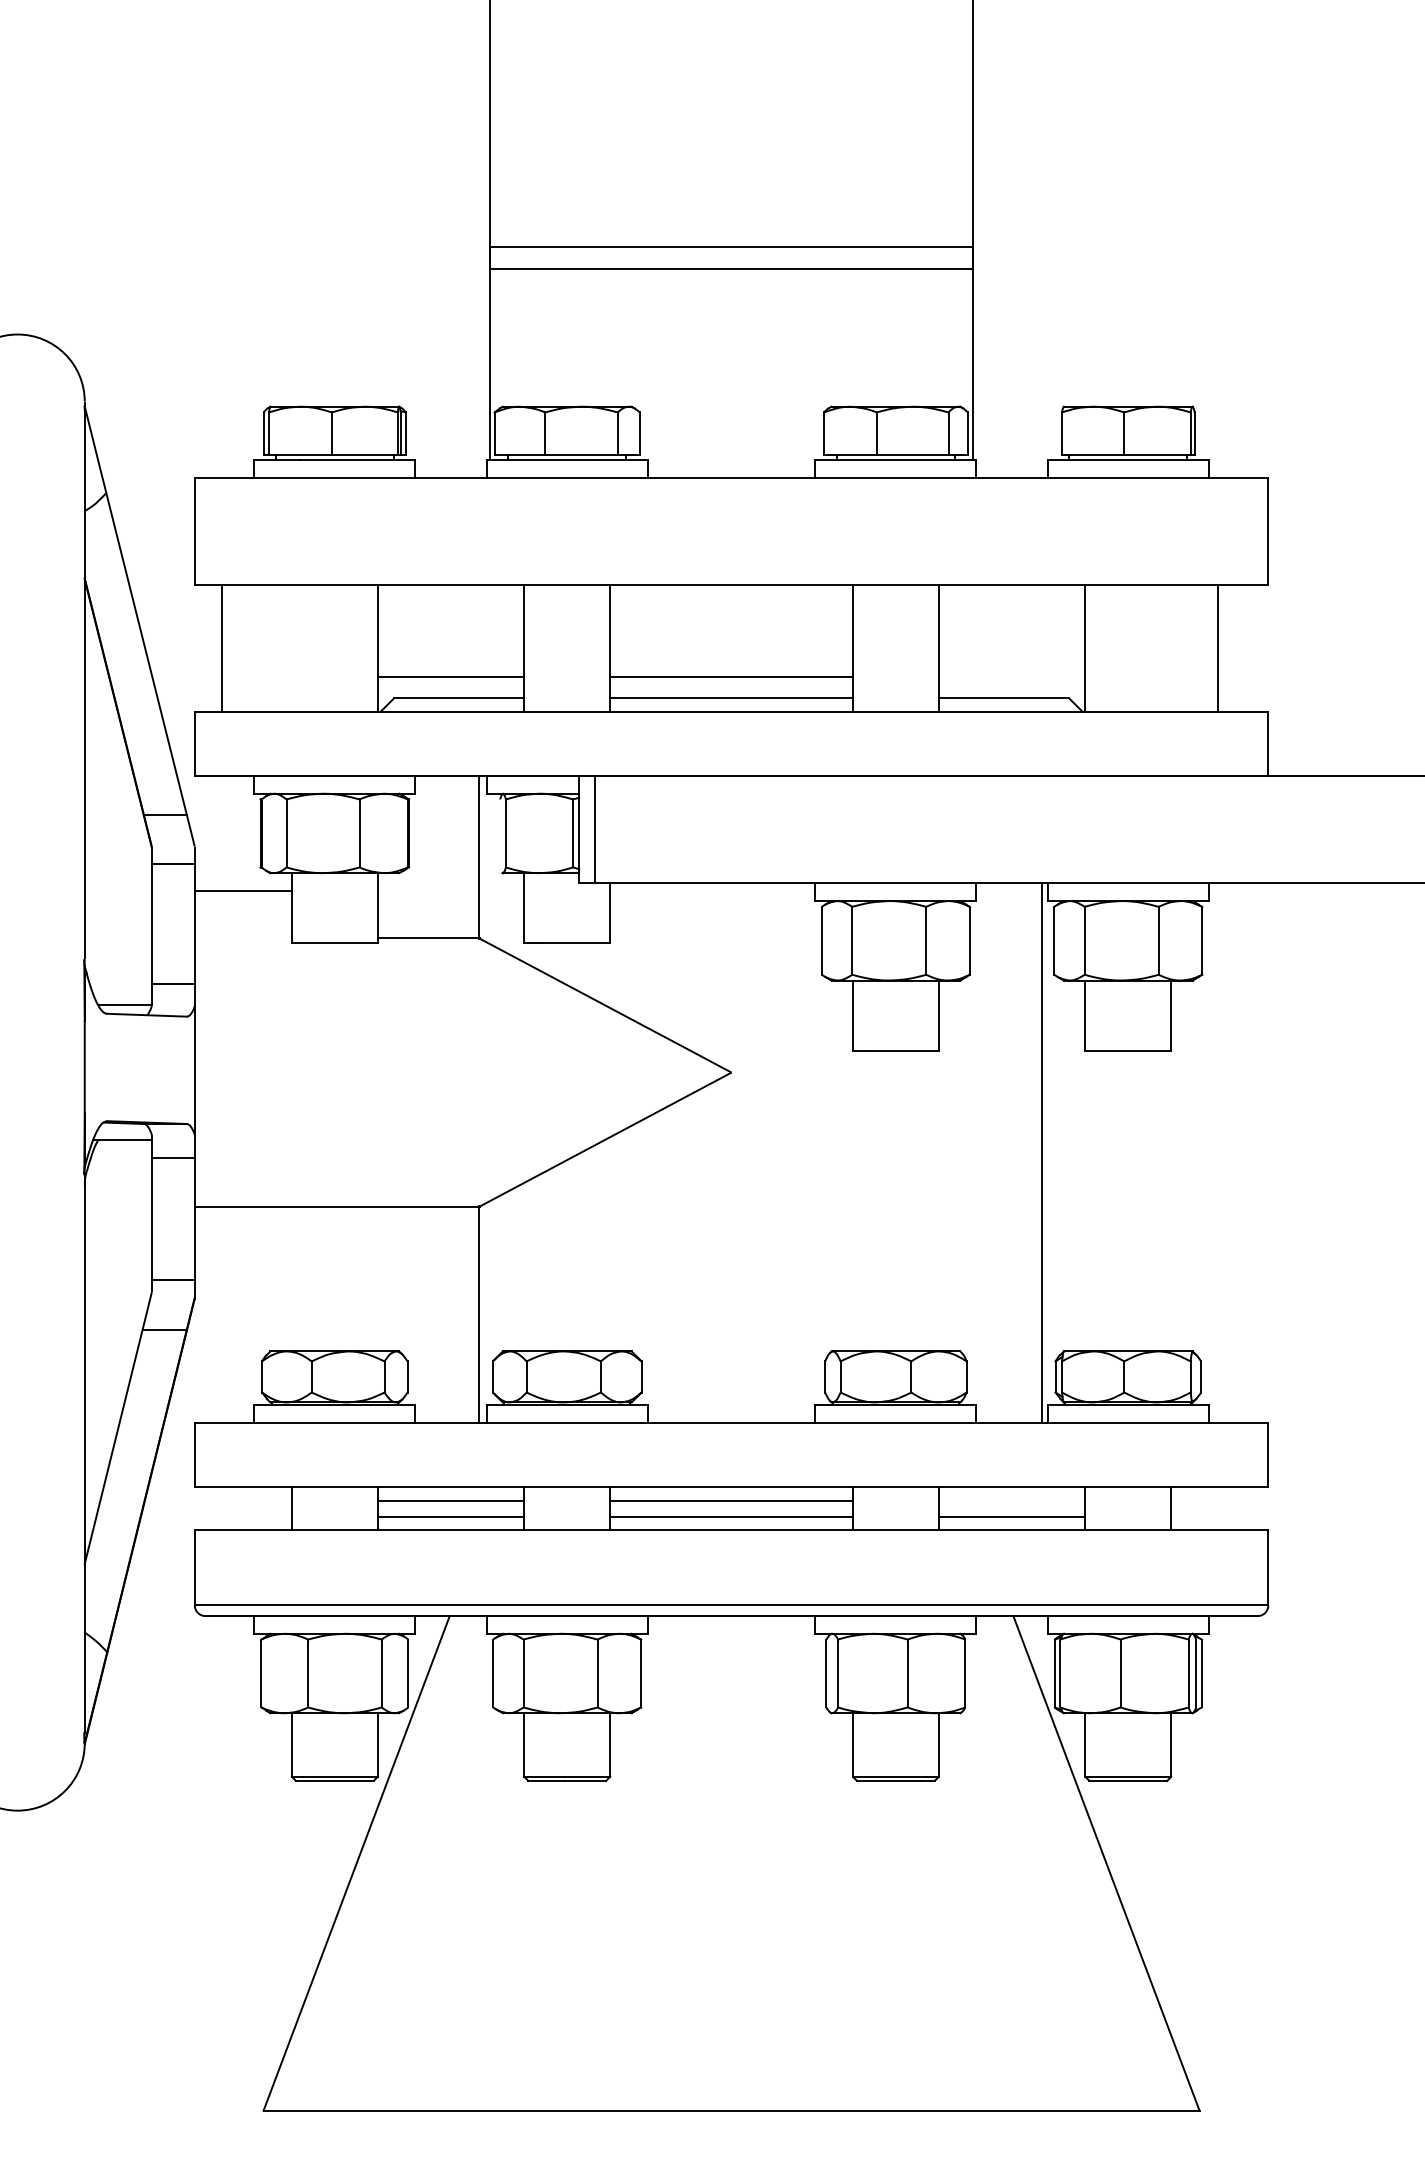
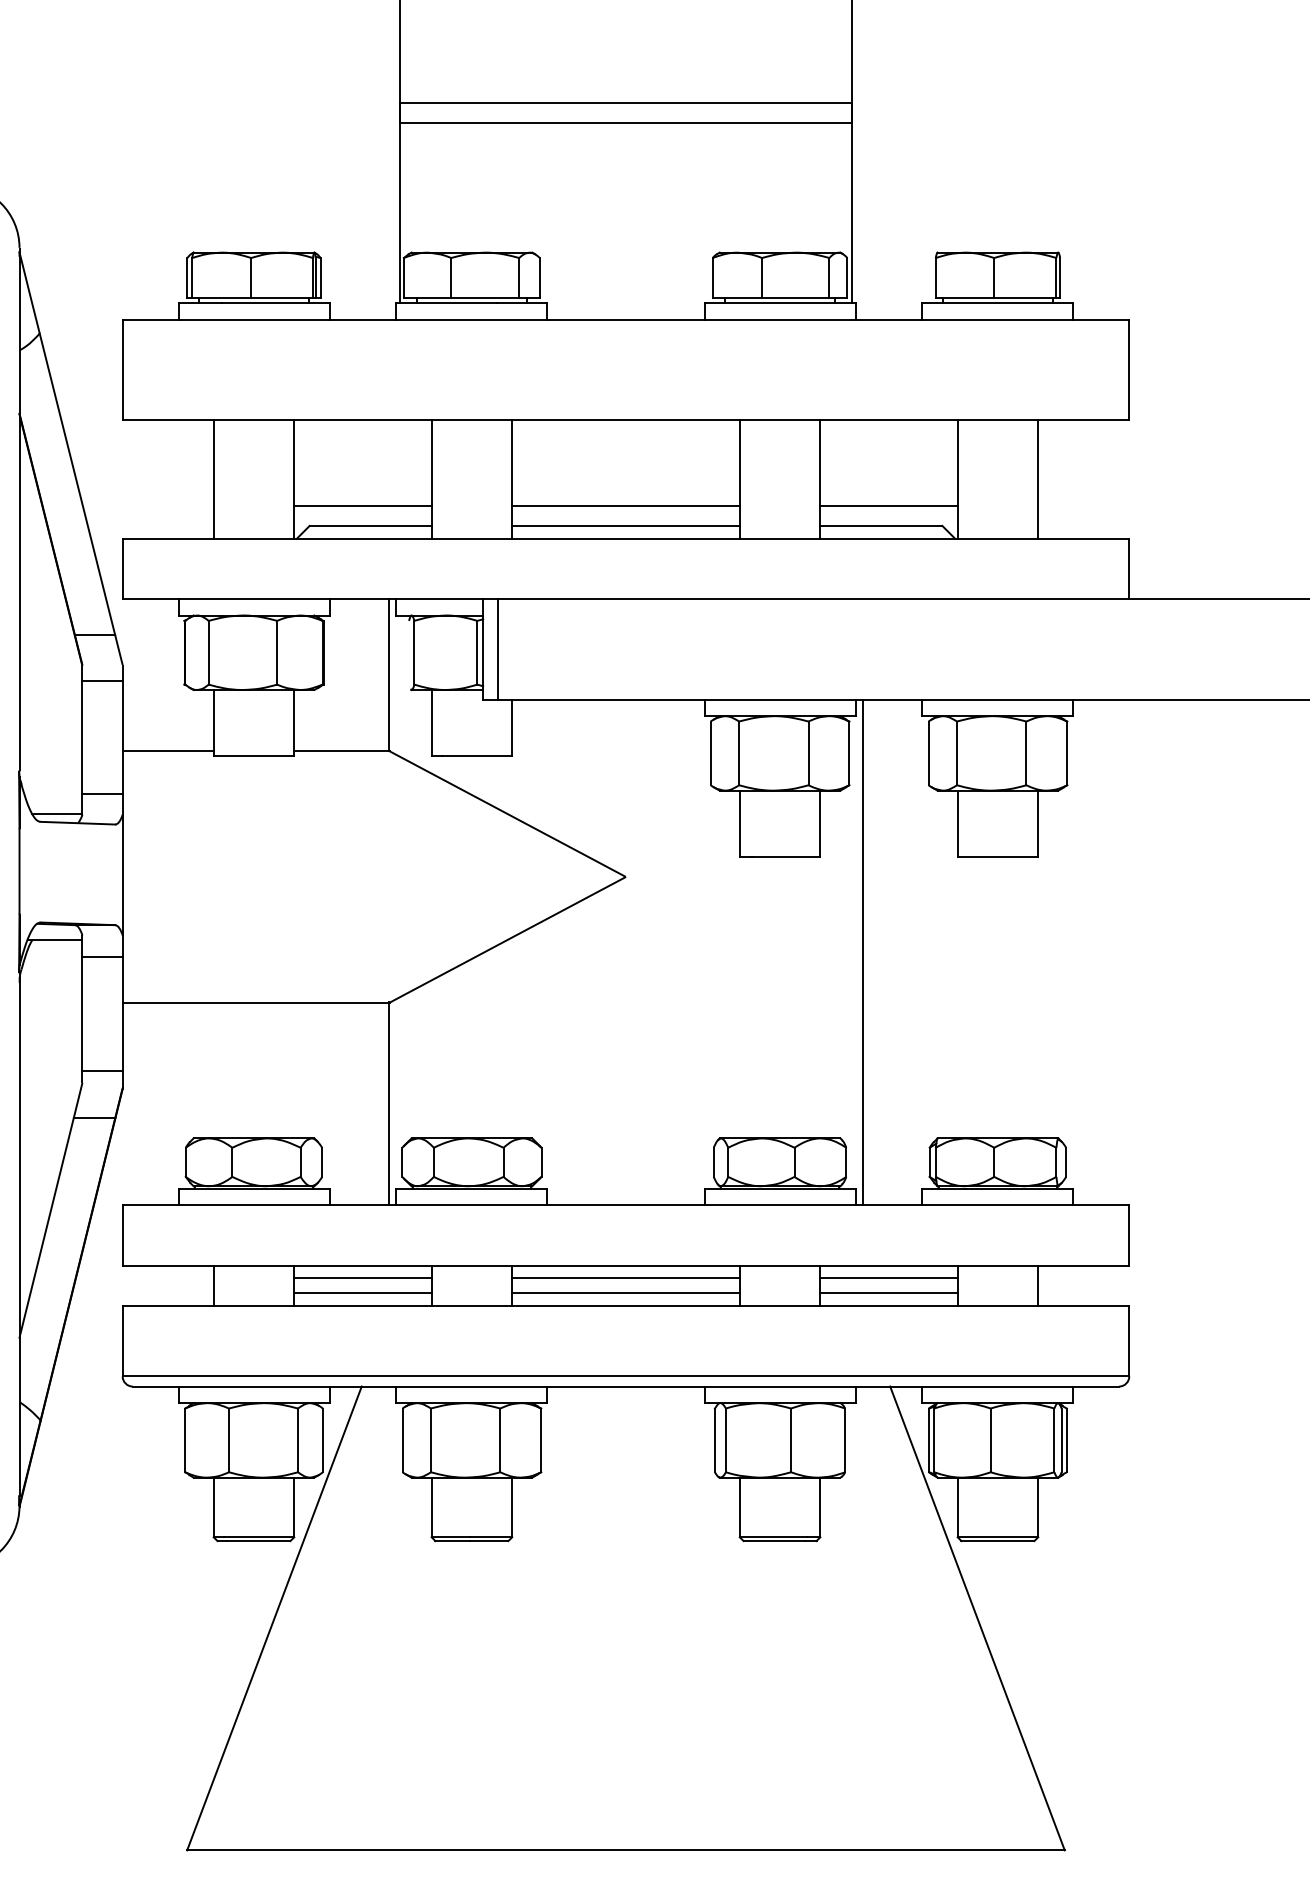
line: (221, 648) -> (213, 479), moved
line: (1218, 648) -> (1038, 479), moved
line: (1011, 676) -> (888, 505), added
line: (242, 891) -> (167, 751), moved
line: (1041, 1152) -> (862, 951), moved
line: (1011, 1500) -> (888, 1278), added

